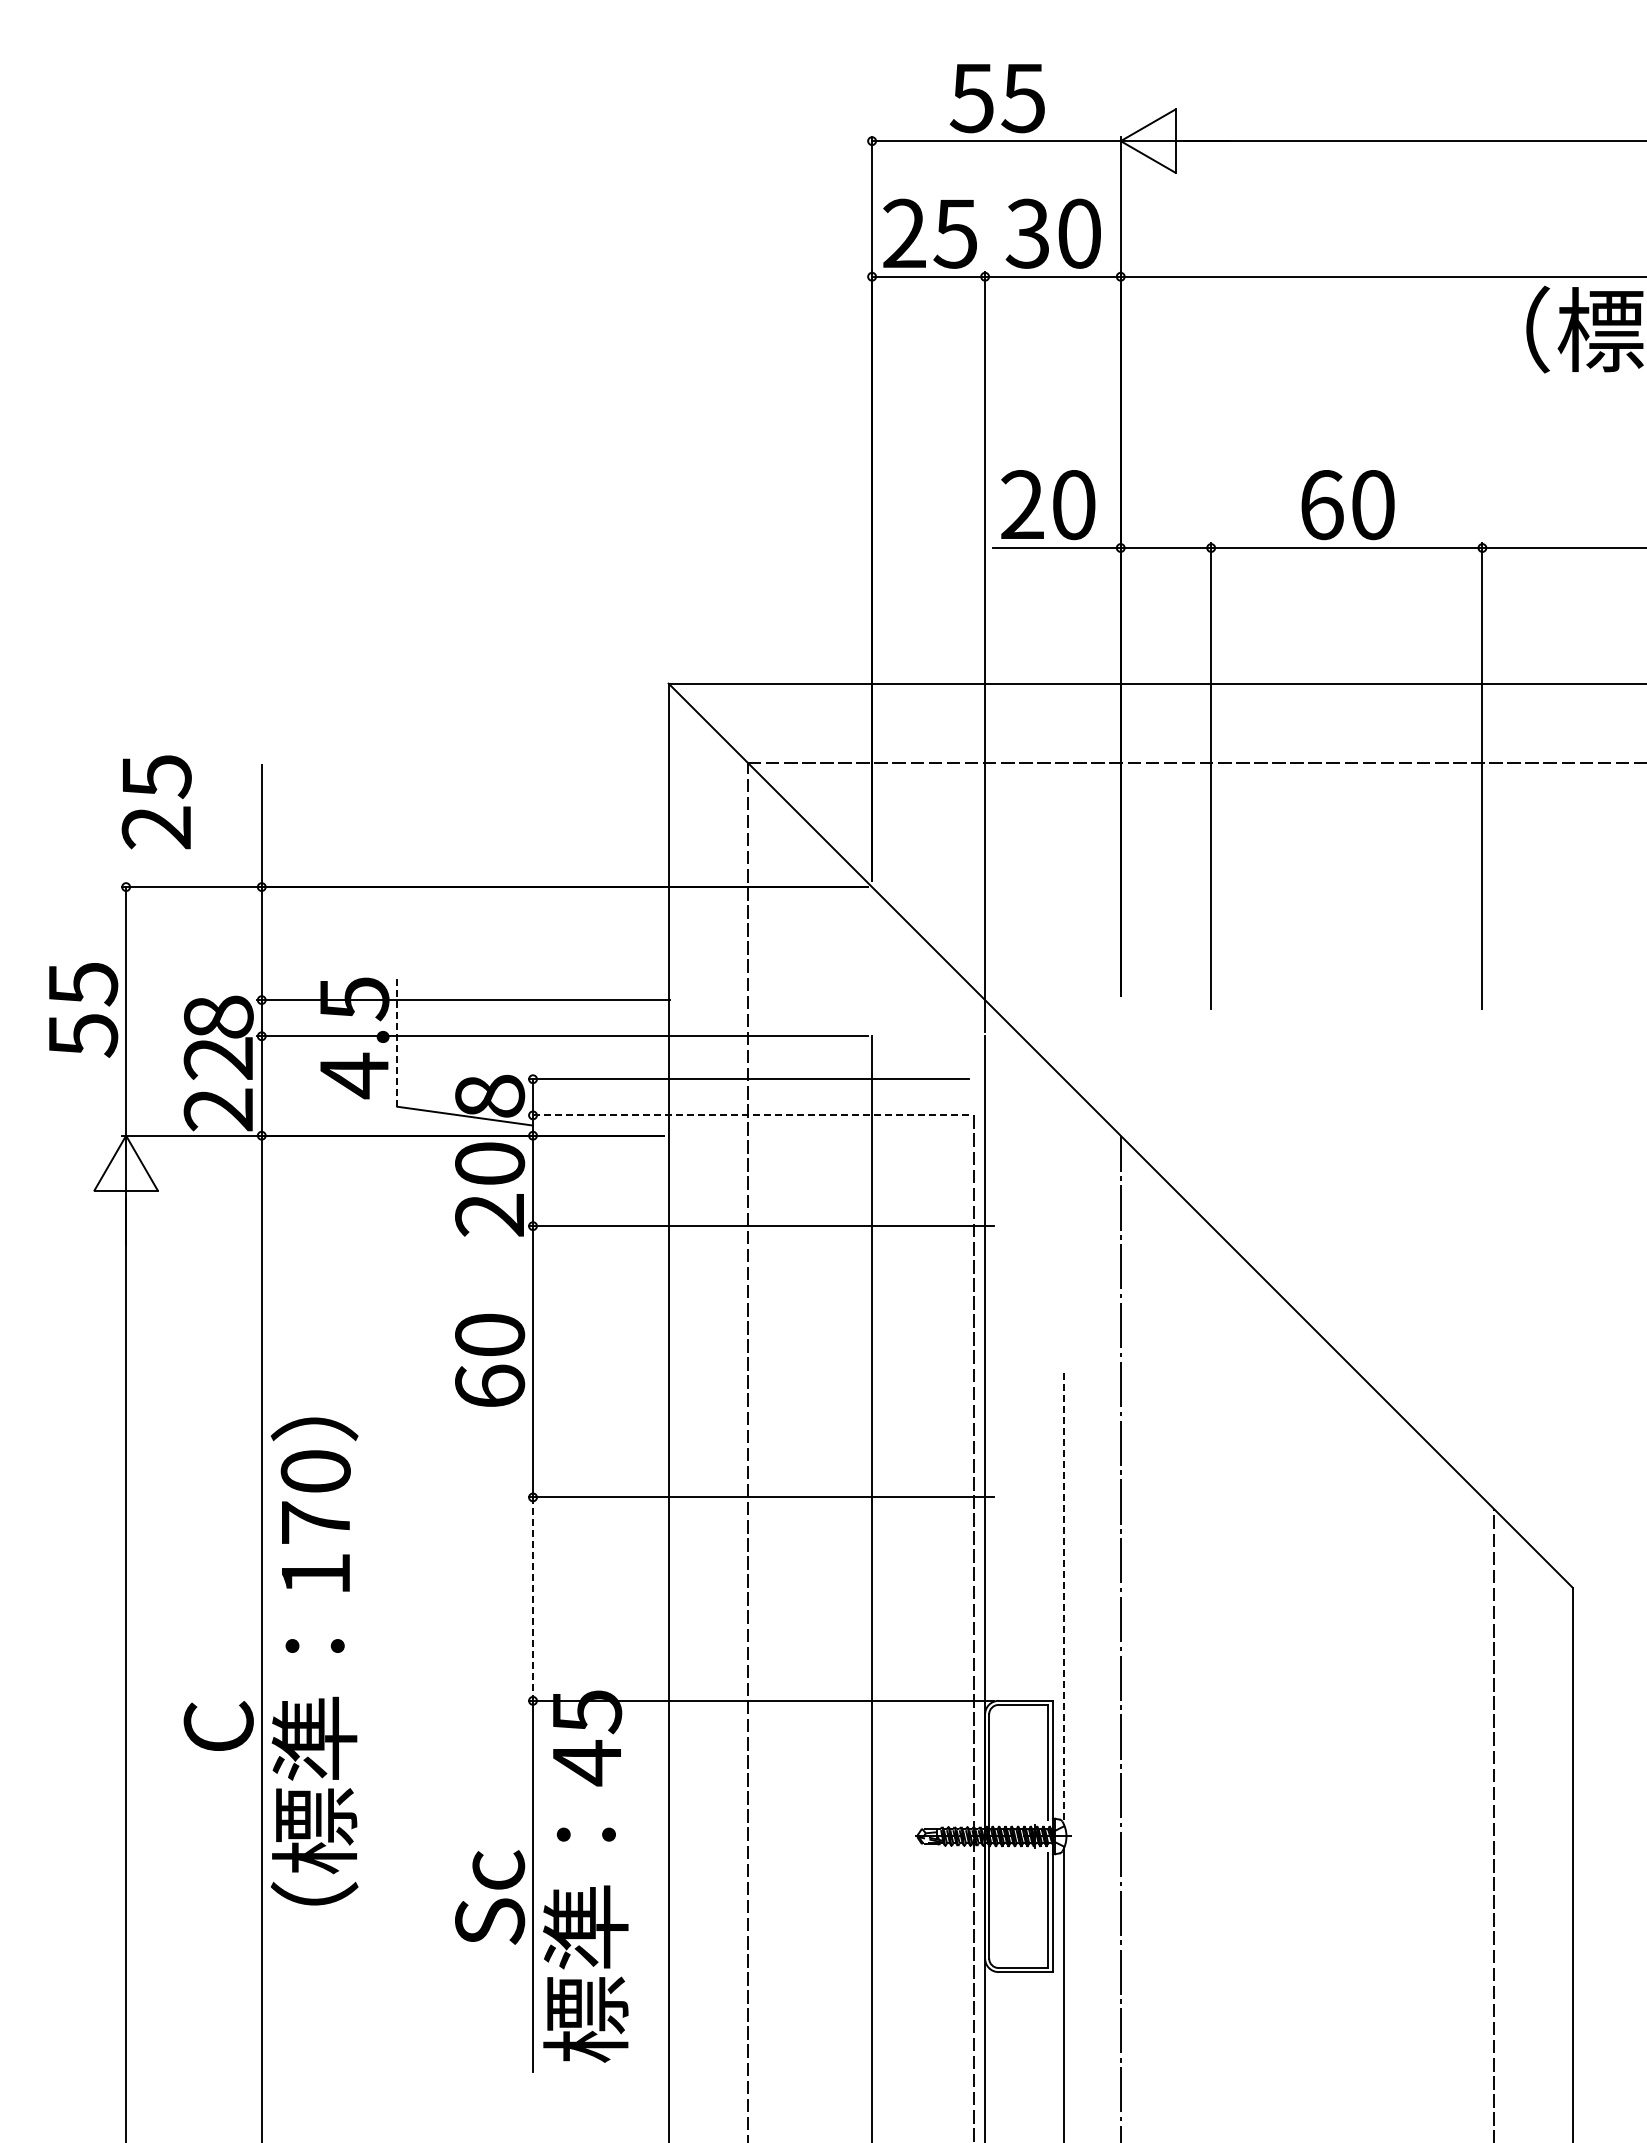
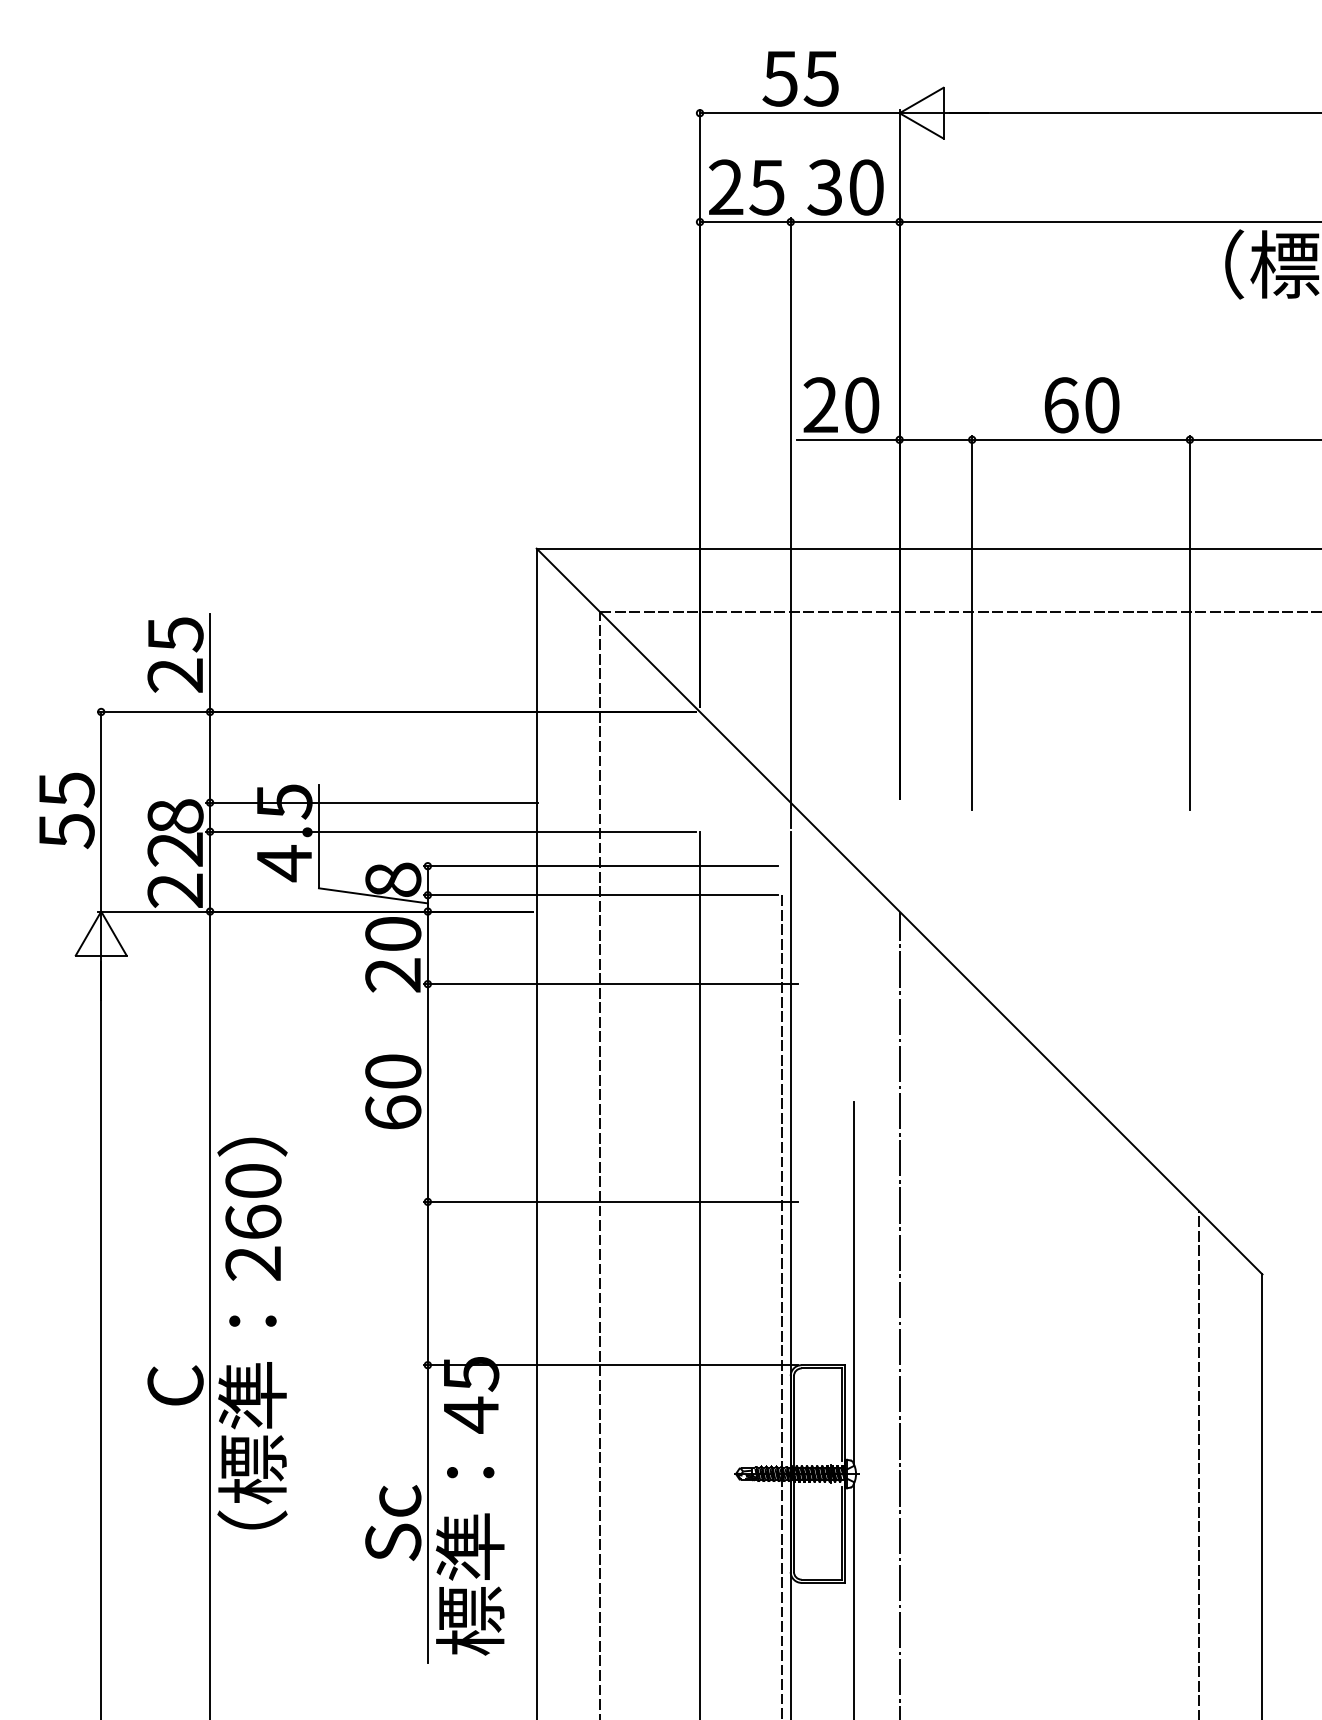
text: (156, 802) -> (175, 655), moved
line: (397, 1042) -> (319, 836), dashed -> solid
line: (748, 1115) -> (600, 895), dashed -> solid
text: (315, 1548) -> (253, 1242), 170 -> 260
line: (533, 1599) -> (428, 1283), dashed -> solid
line: (1064, 1599) -> (854, 1283), dashed -> solid

